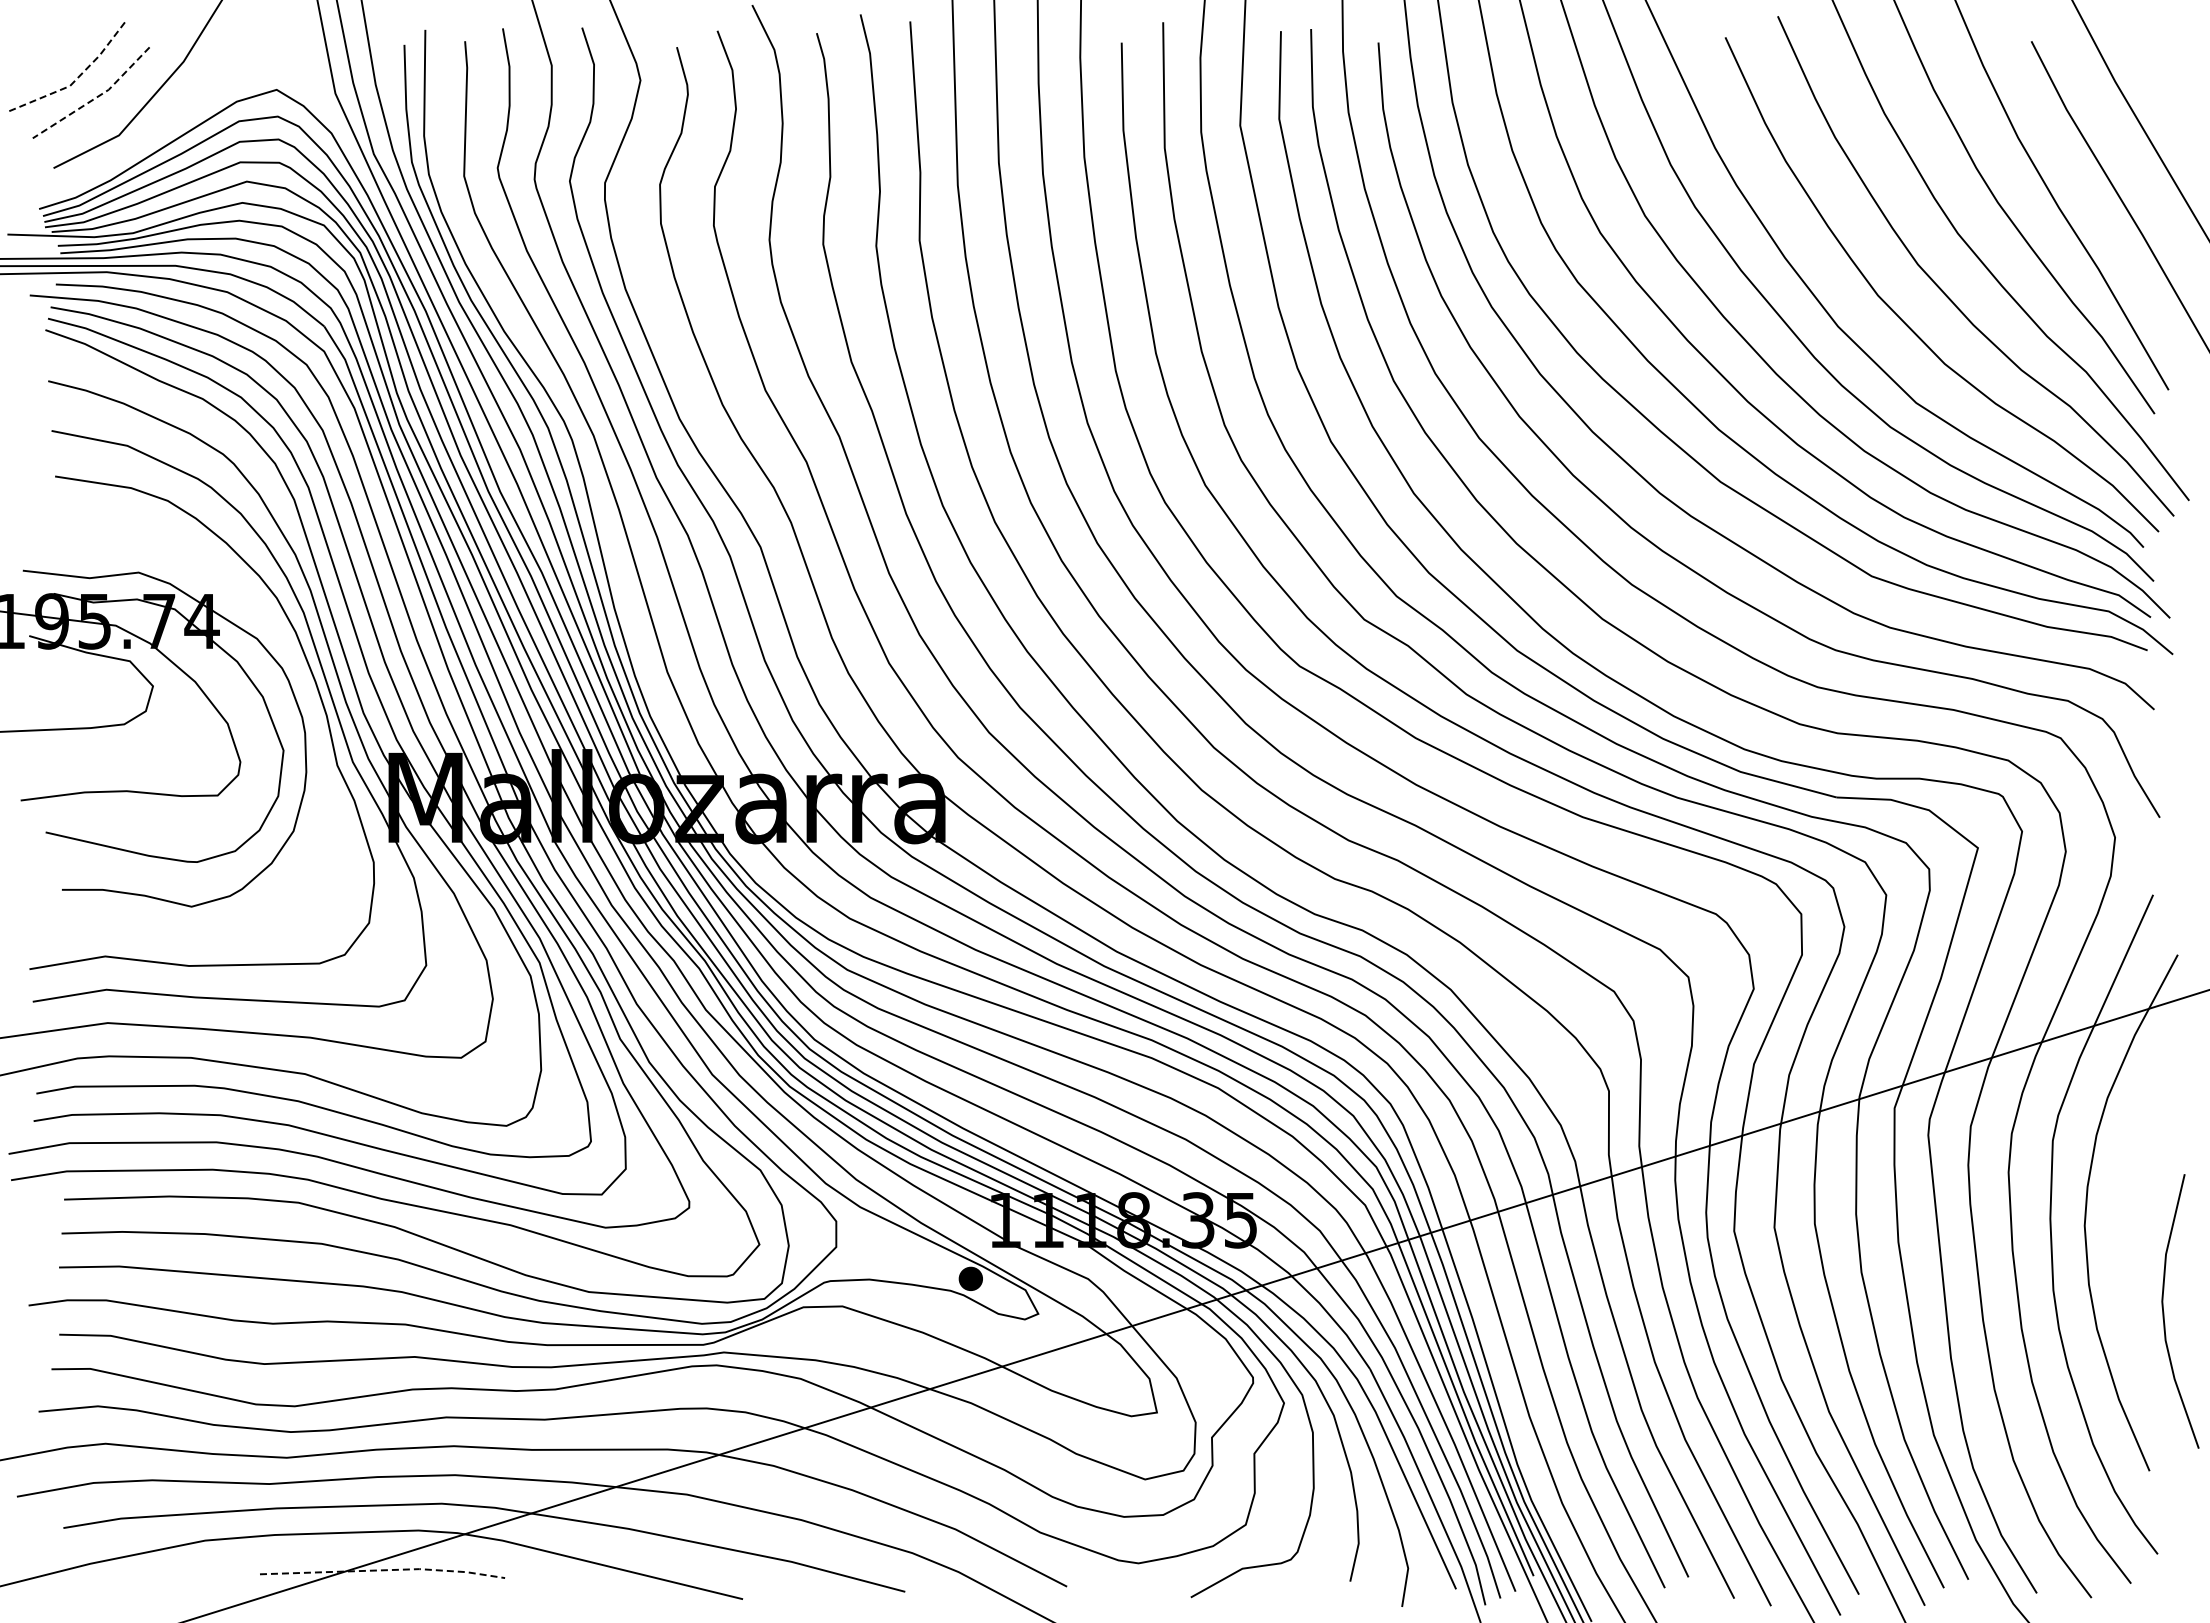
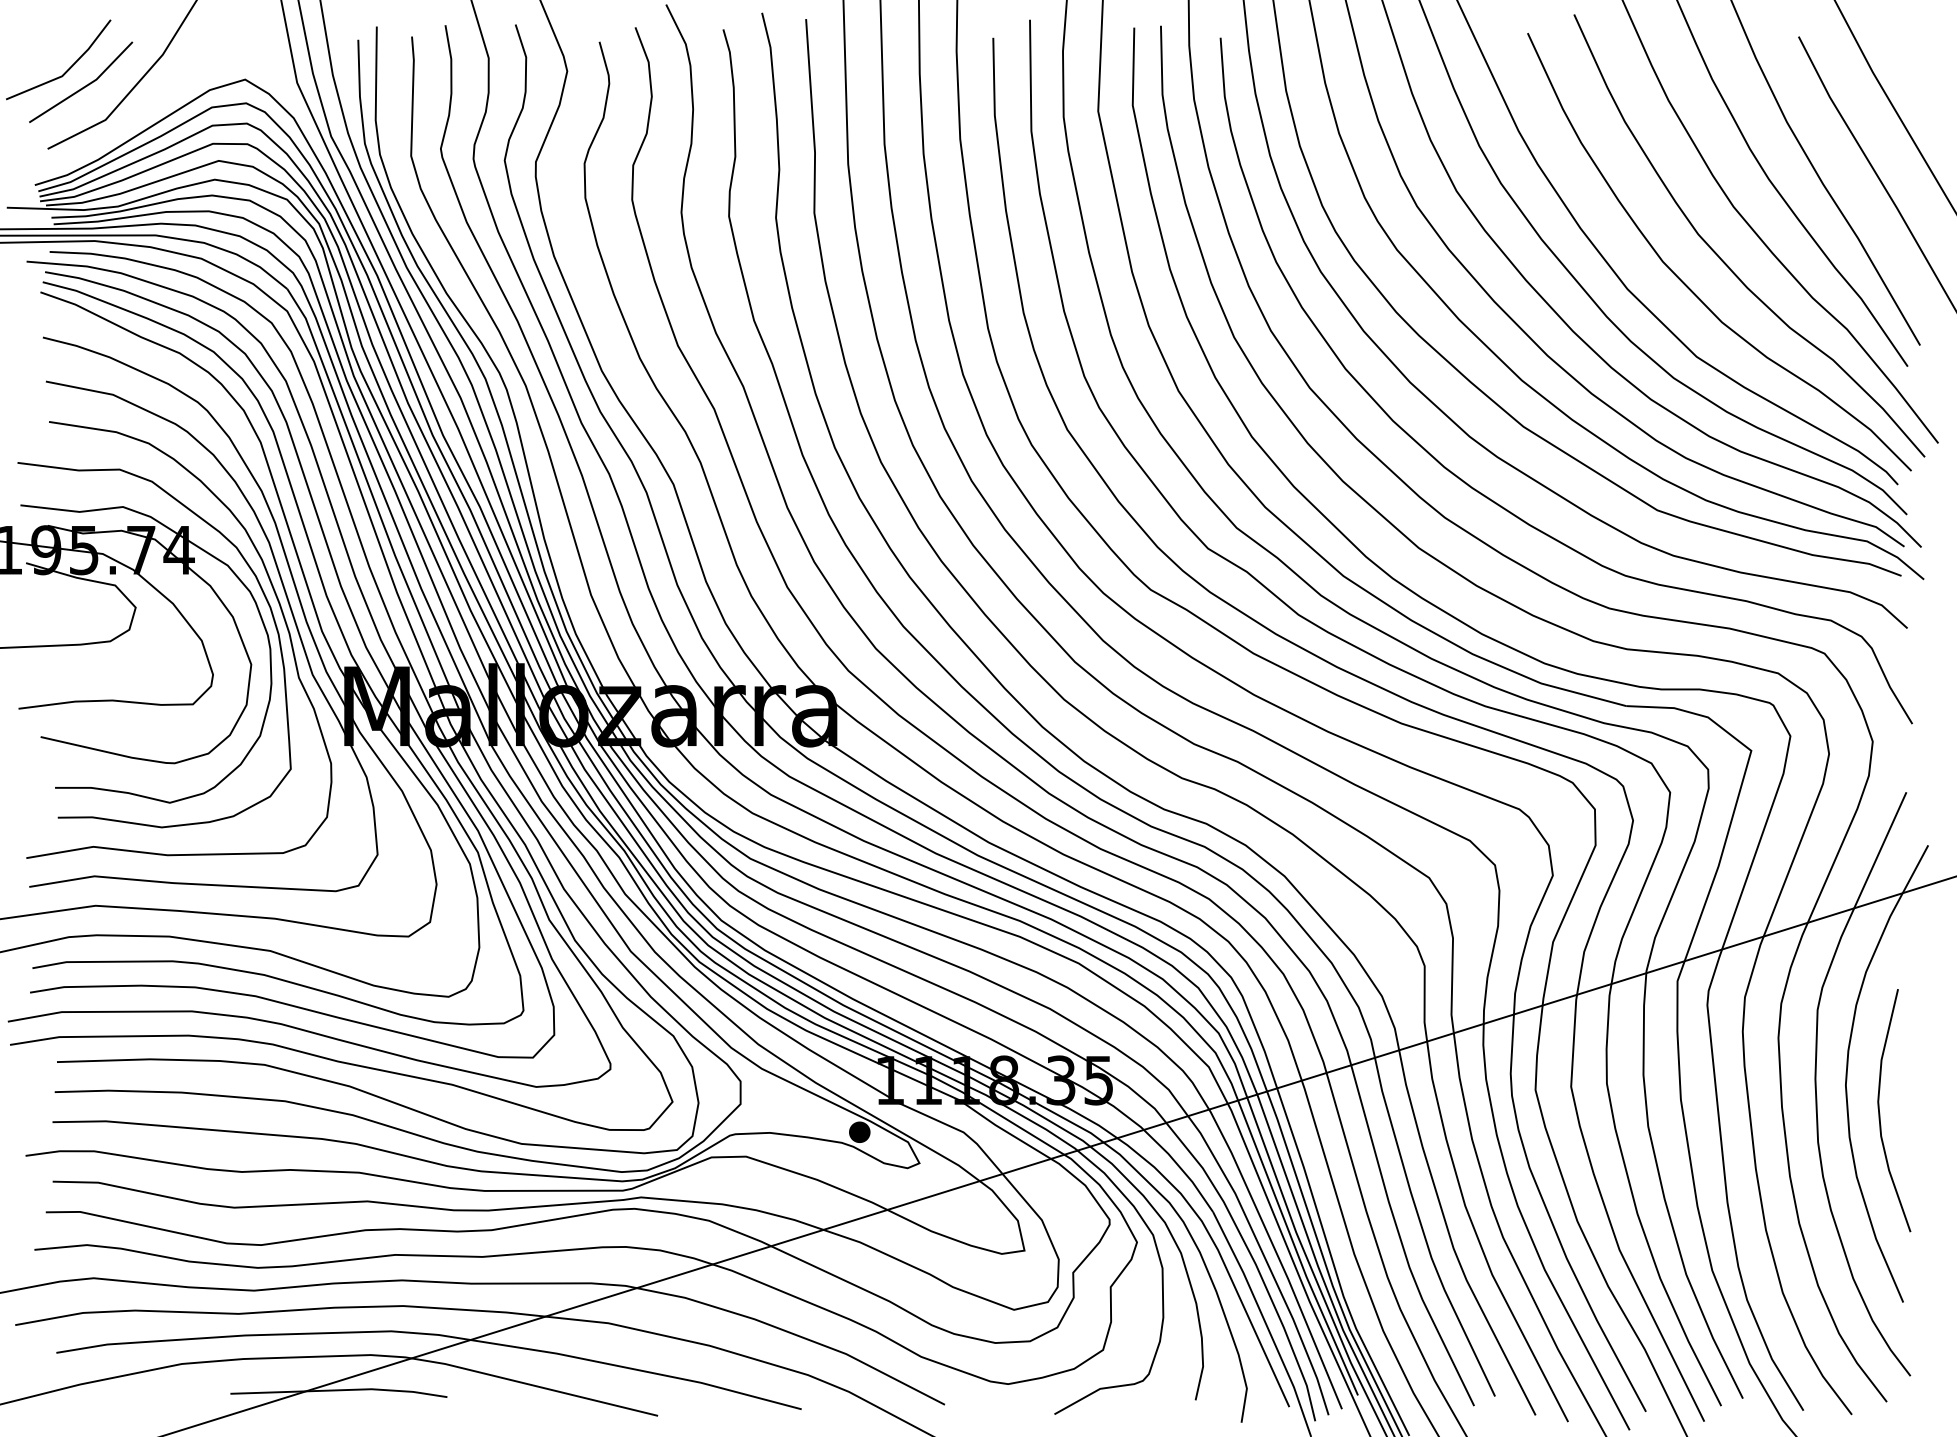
line: (75, 80) -> (67, 71), dashed -> solid
line: (95, 98) -> (84, 87), dashed -> solid
curve: (296, 670) -> (262, 593), added
curve: (2164, 1312) -> (1880, 1111), moved
line: (384, 1570) -> (340, 1390), dashed -> solid

